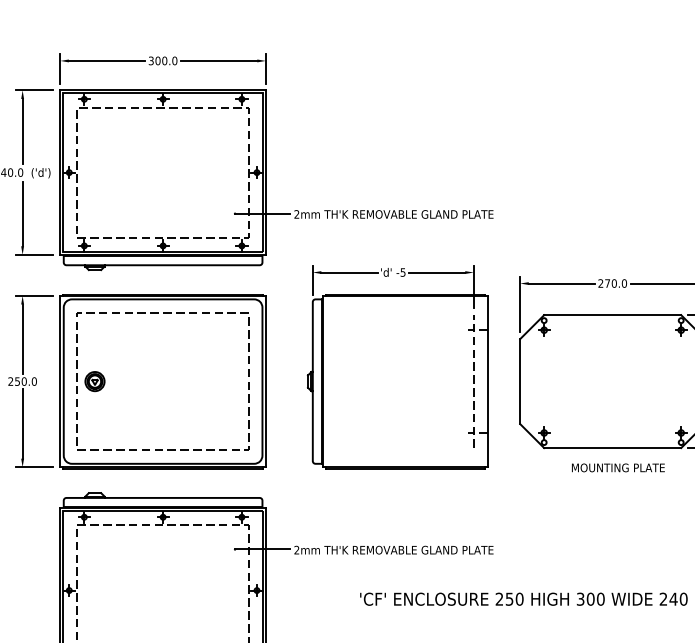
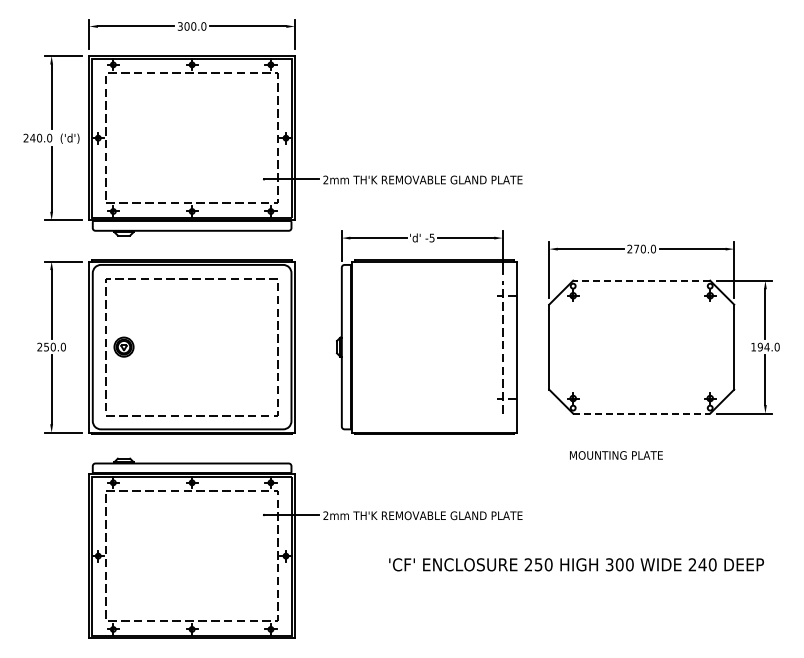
line: (612, 314) -> (641, 280), solid -> dashed
line: (612, 447) -> (641, 413), solid -> dashed
text: (618, 467) -> (616, 455), moved

